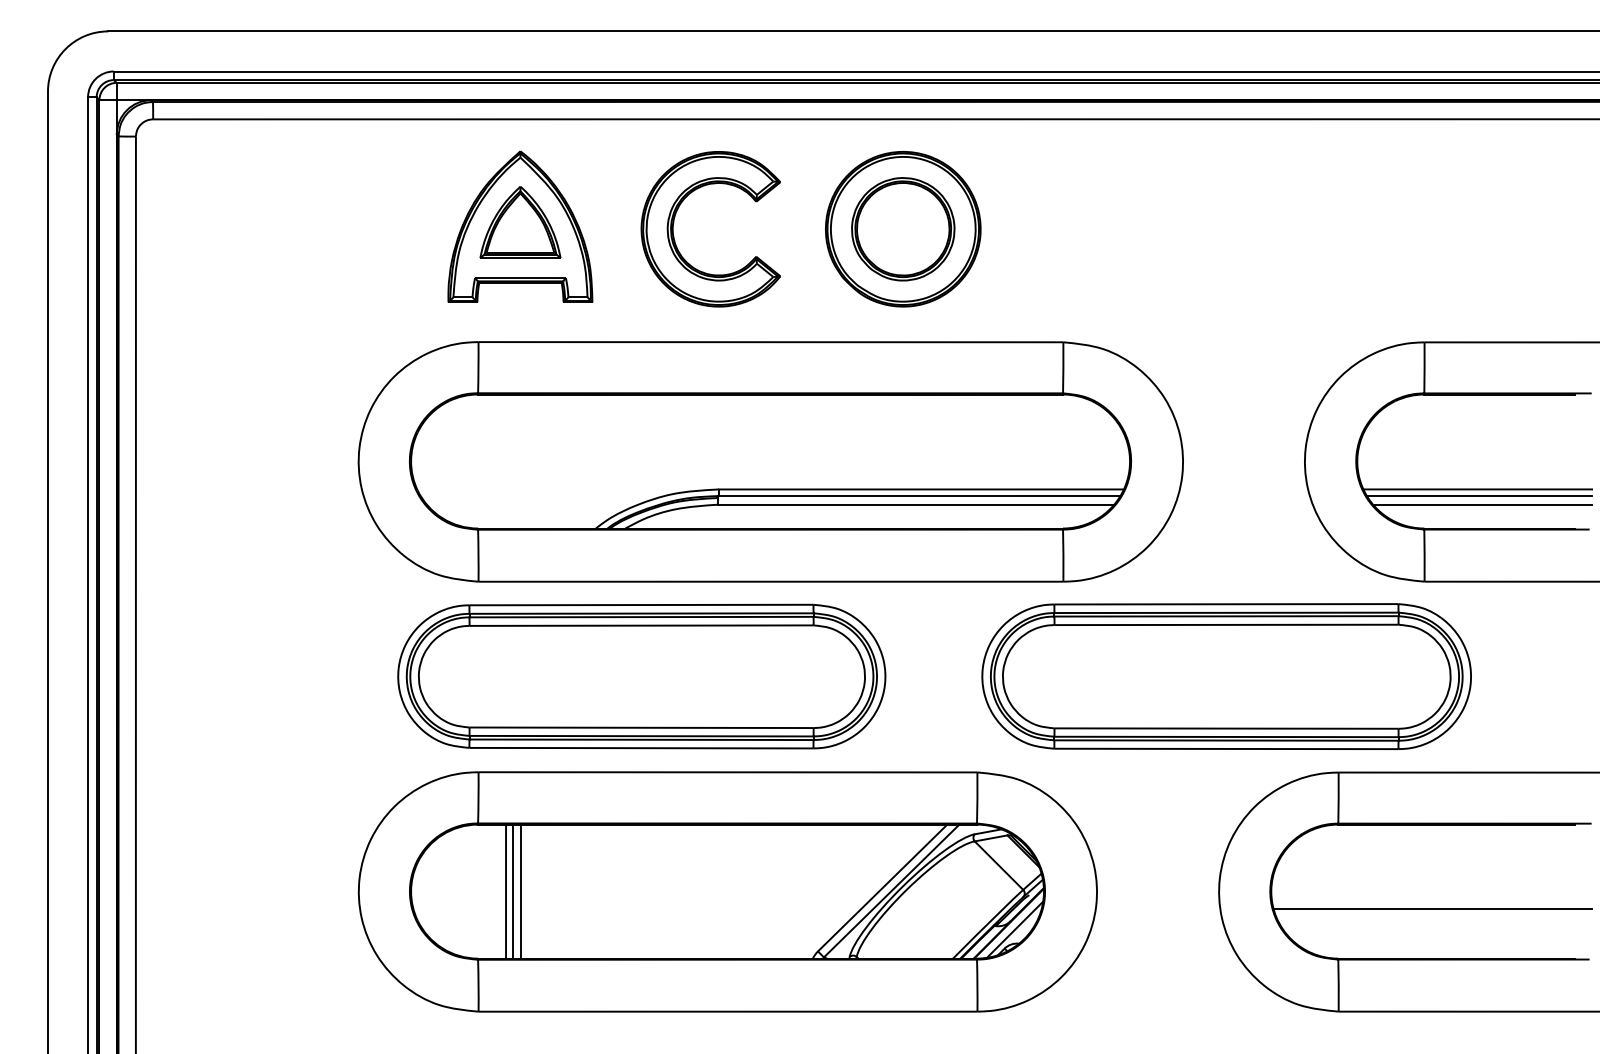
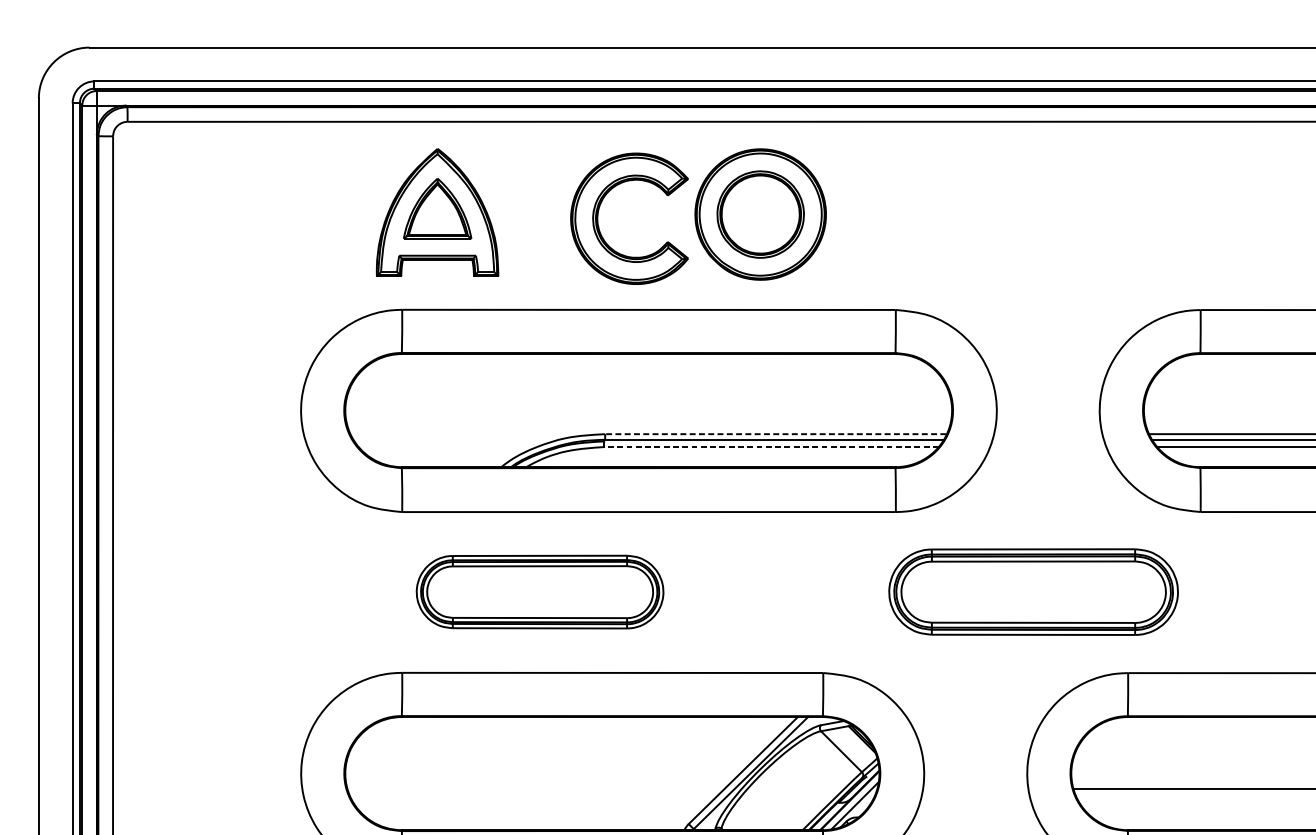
part: (674, 223) -> (598, 213), moved
line: (920, 489) -> (775, 434), solid -> dashed
line: (915, 504) -> (771, 446), solid -> dashed
part: (641, 676) -> (539, 592), size x0.6
part: (1226, 676) -> (1033, 592), size x0.7
line: (506, 891) -> (425, 773), removed
line: (512, 891) -> (430, 773), removed
line: (521, 891) -> (438, 773), removed

